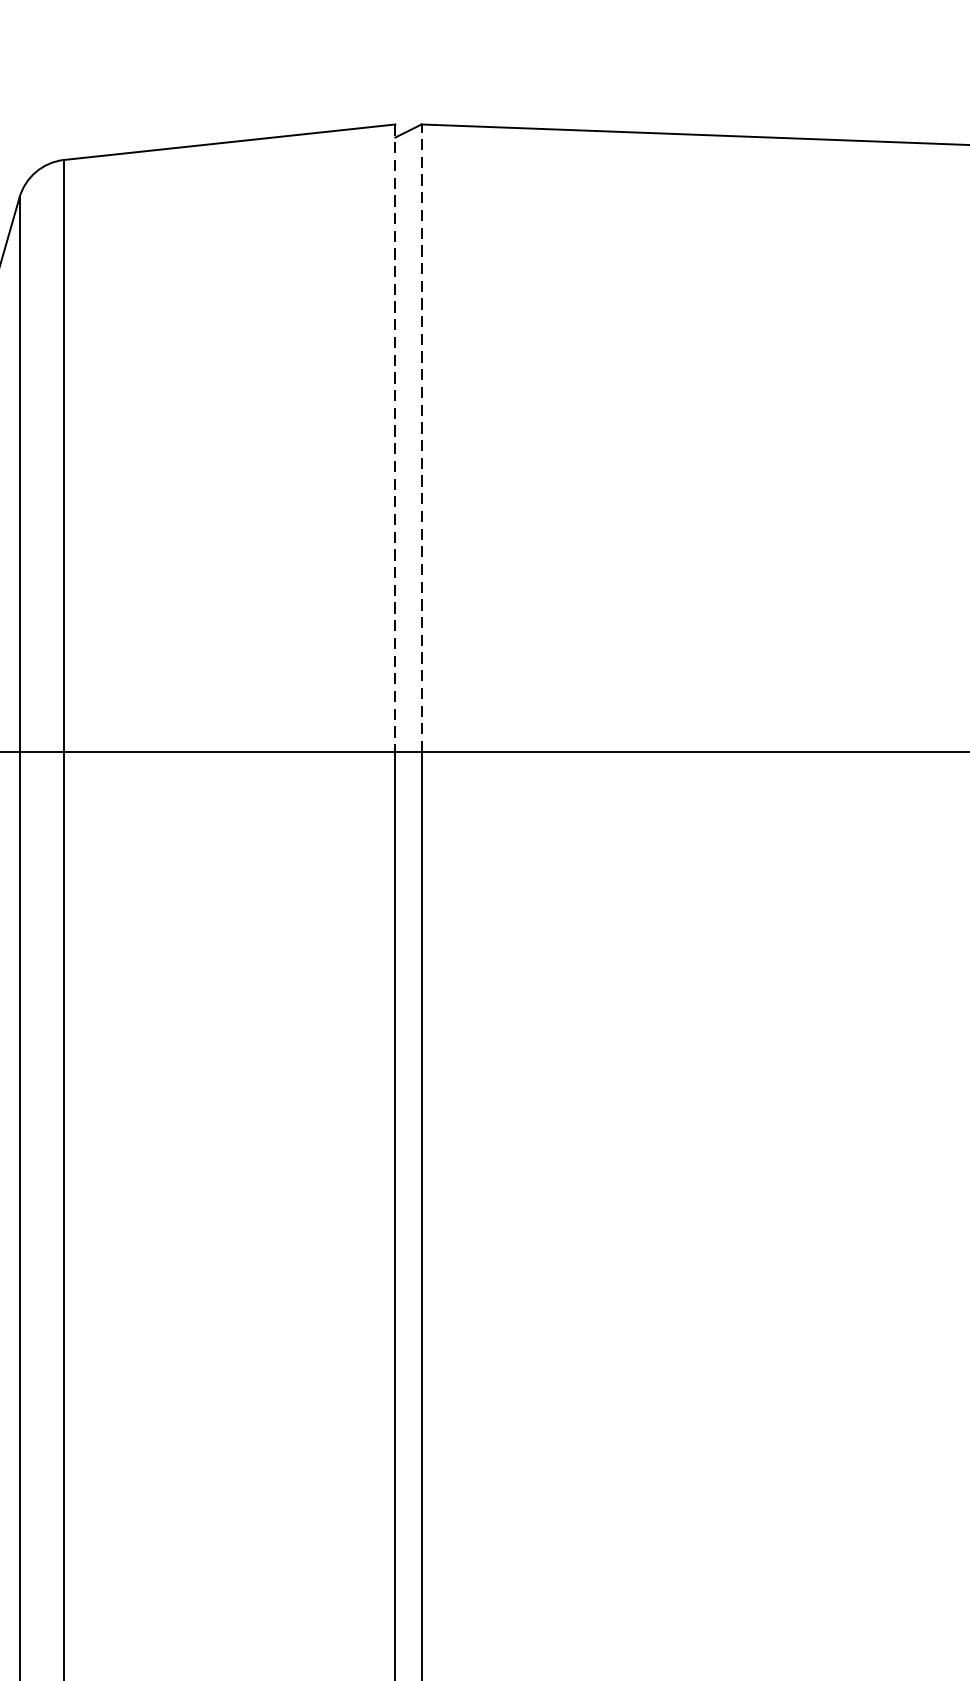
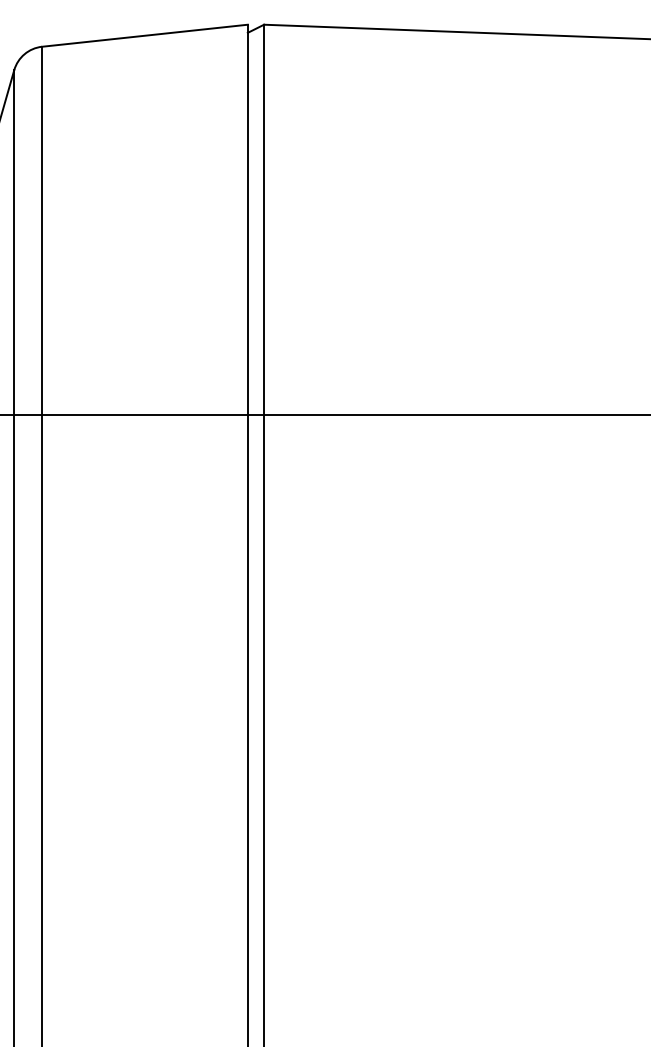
line: (422, 437) -> (264, 219), dashed -> solid
line: (394, 439) -> (247, 220), dashed -> solid

